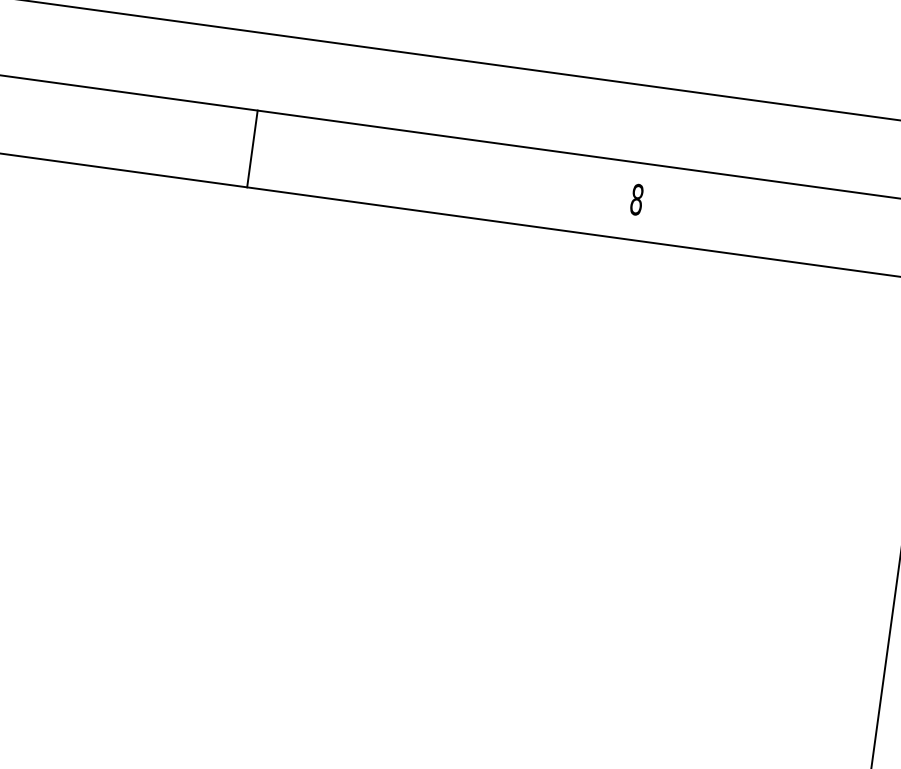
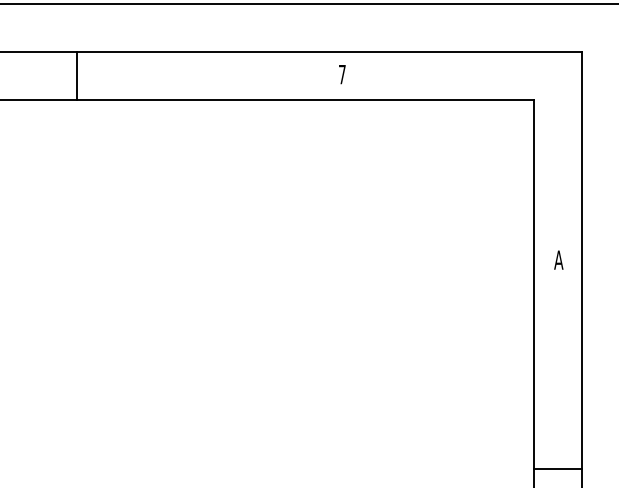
line: (252, 148) -> (77, 75), moved
text: (635, 199) -> (341, 74), 8 -> 7

